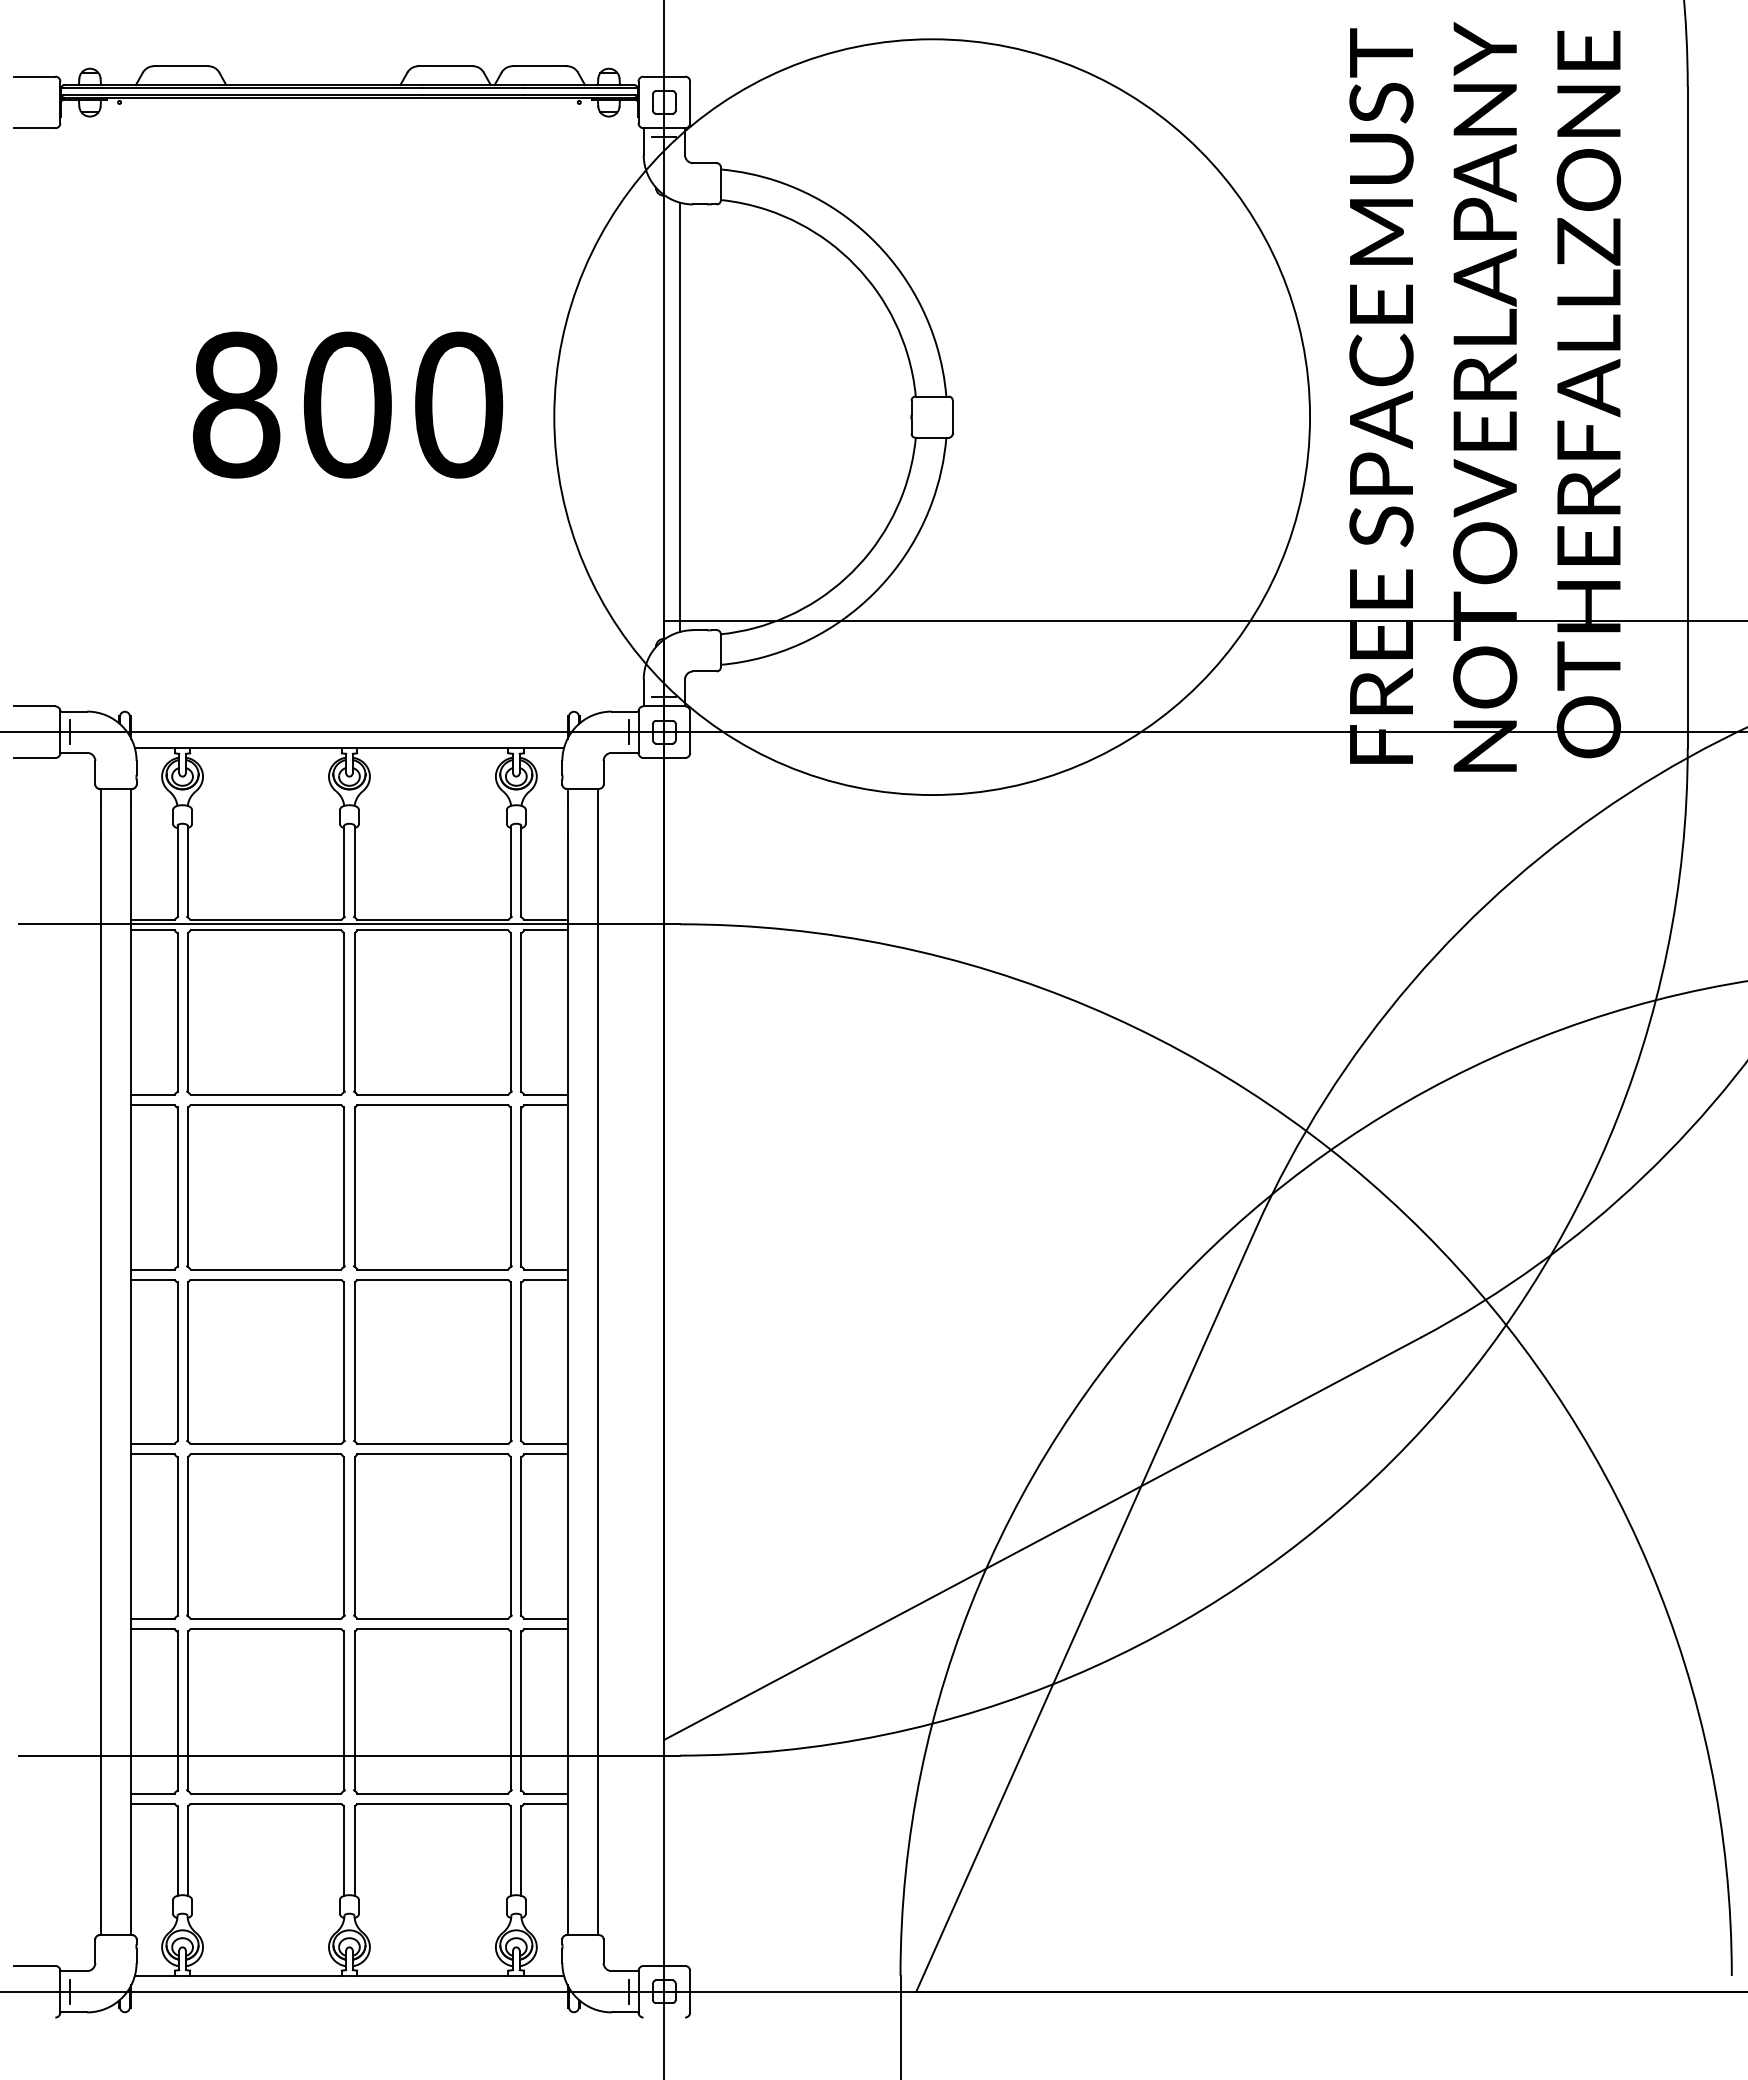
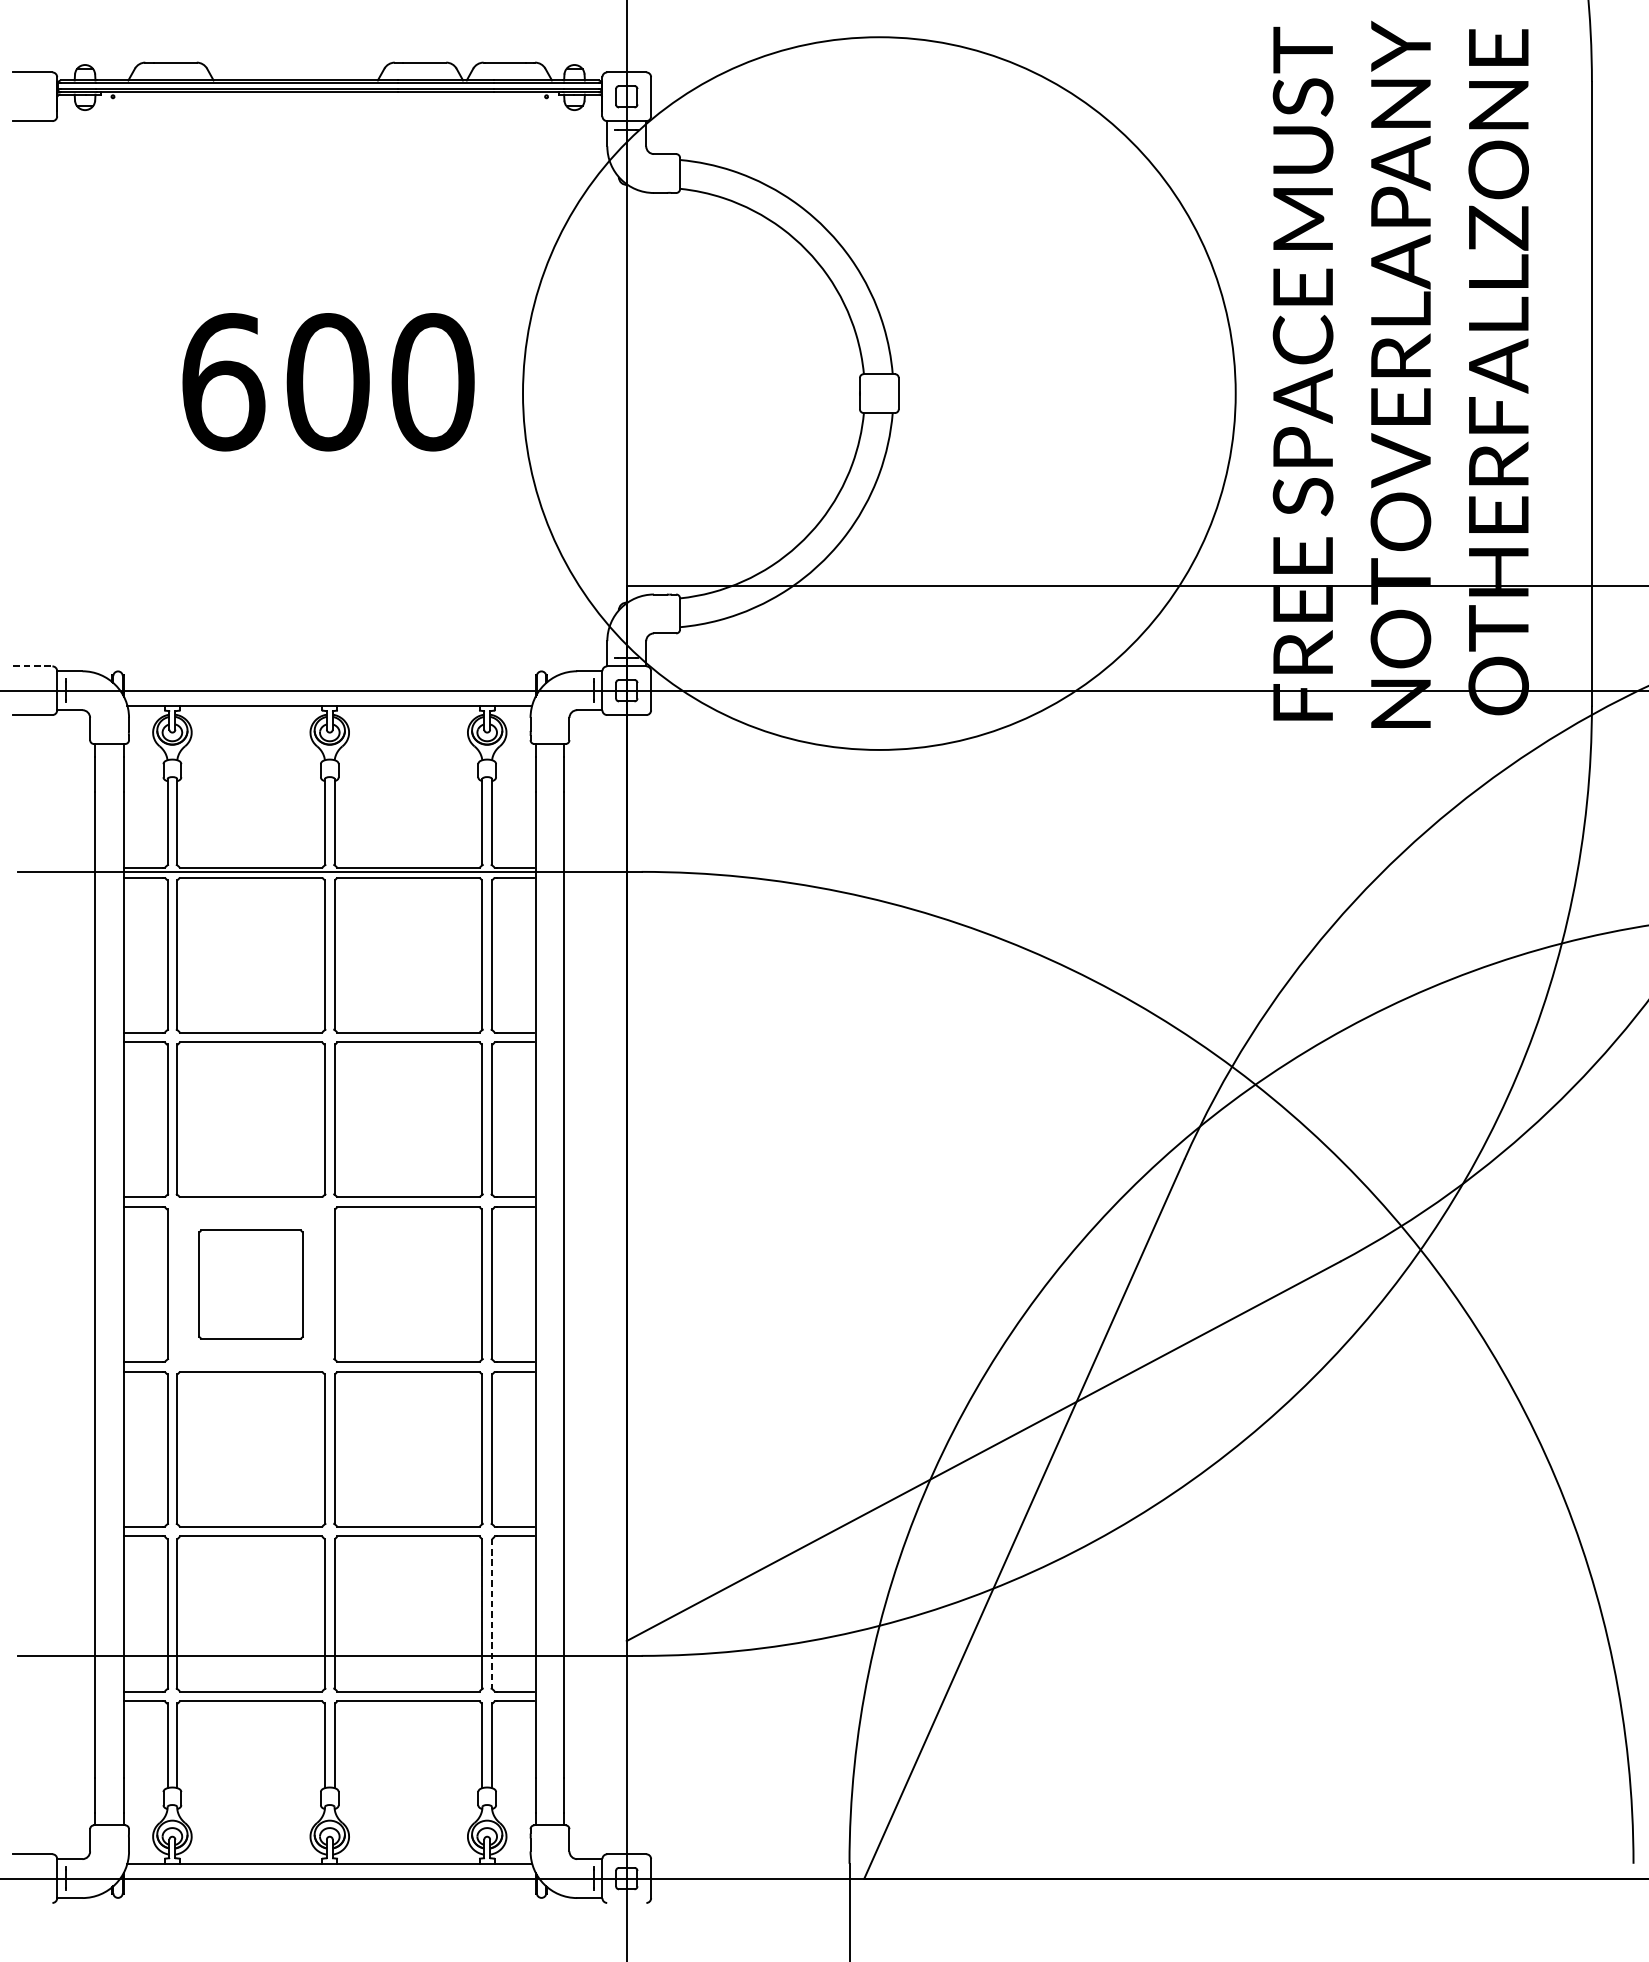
text: (237, 404) -> (224, 381), 800 -> 600
line: (680, 416) -> (642, 392), removed
line: (34, 706) -> (32, 666), solid -> dashed
part: (265, 1361) -> (250, 1284), size x0.7
line: (521, 1710) -> (492, 1613), solid -> dashed

